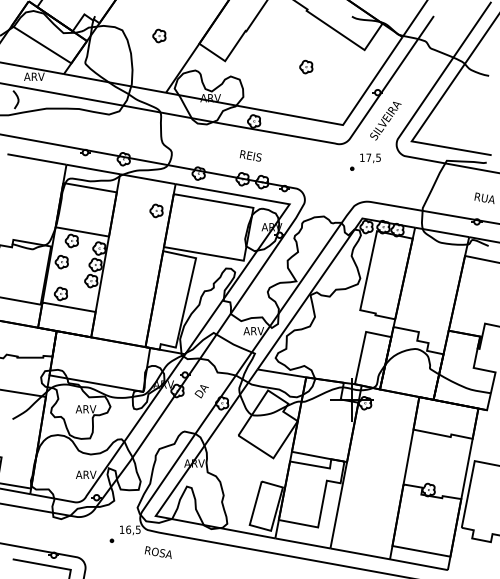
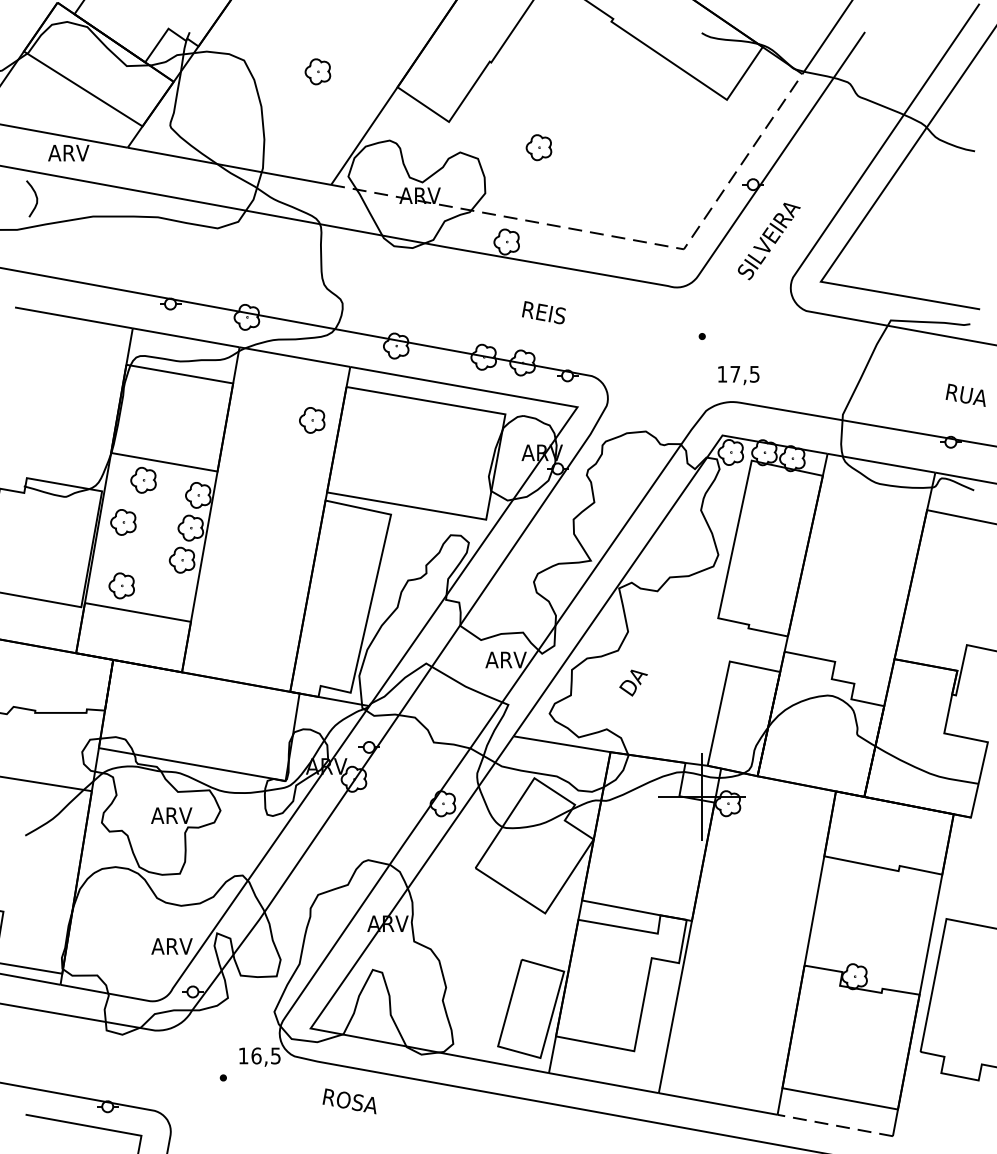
part: (306, 66) -> (539, 146), moved
line: (307, 118) -> (613, 236), solid -> dashed
text: (250, 155) -> (543, 311), moved
text: (370, 158) -> (738, 375), moved
text: (201, 391) -> (633, 682), moved
text: (157, 552) -> (348, 1101), moved
line: (418, 564) -> (834, 1125), solid -> dashed

